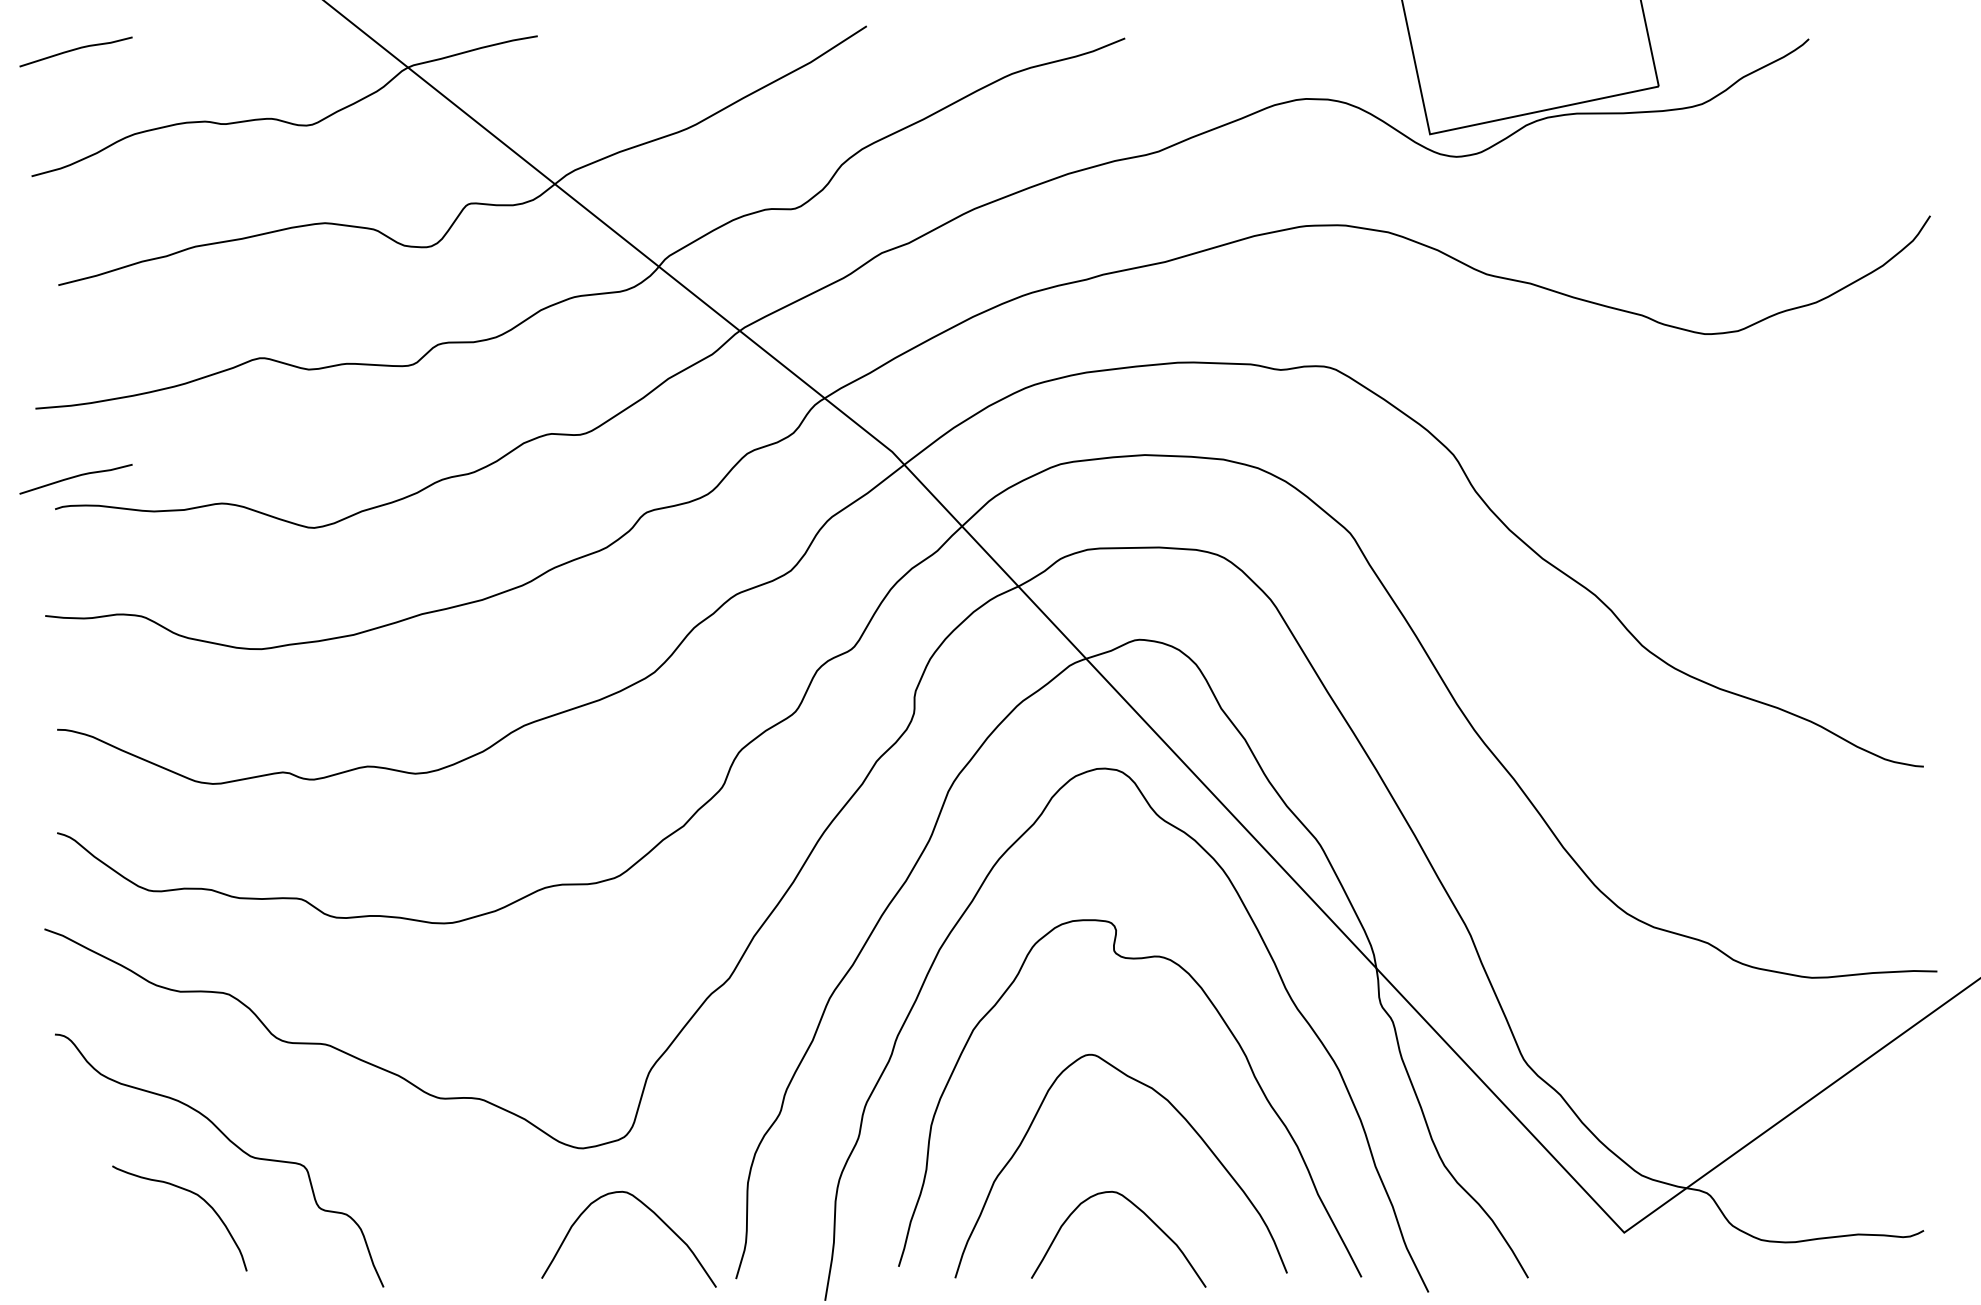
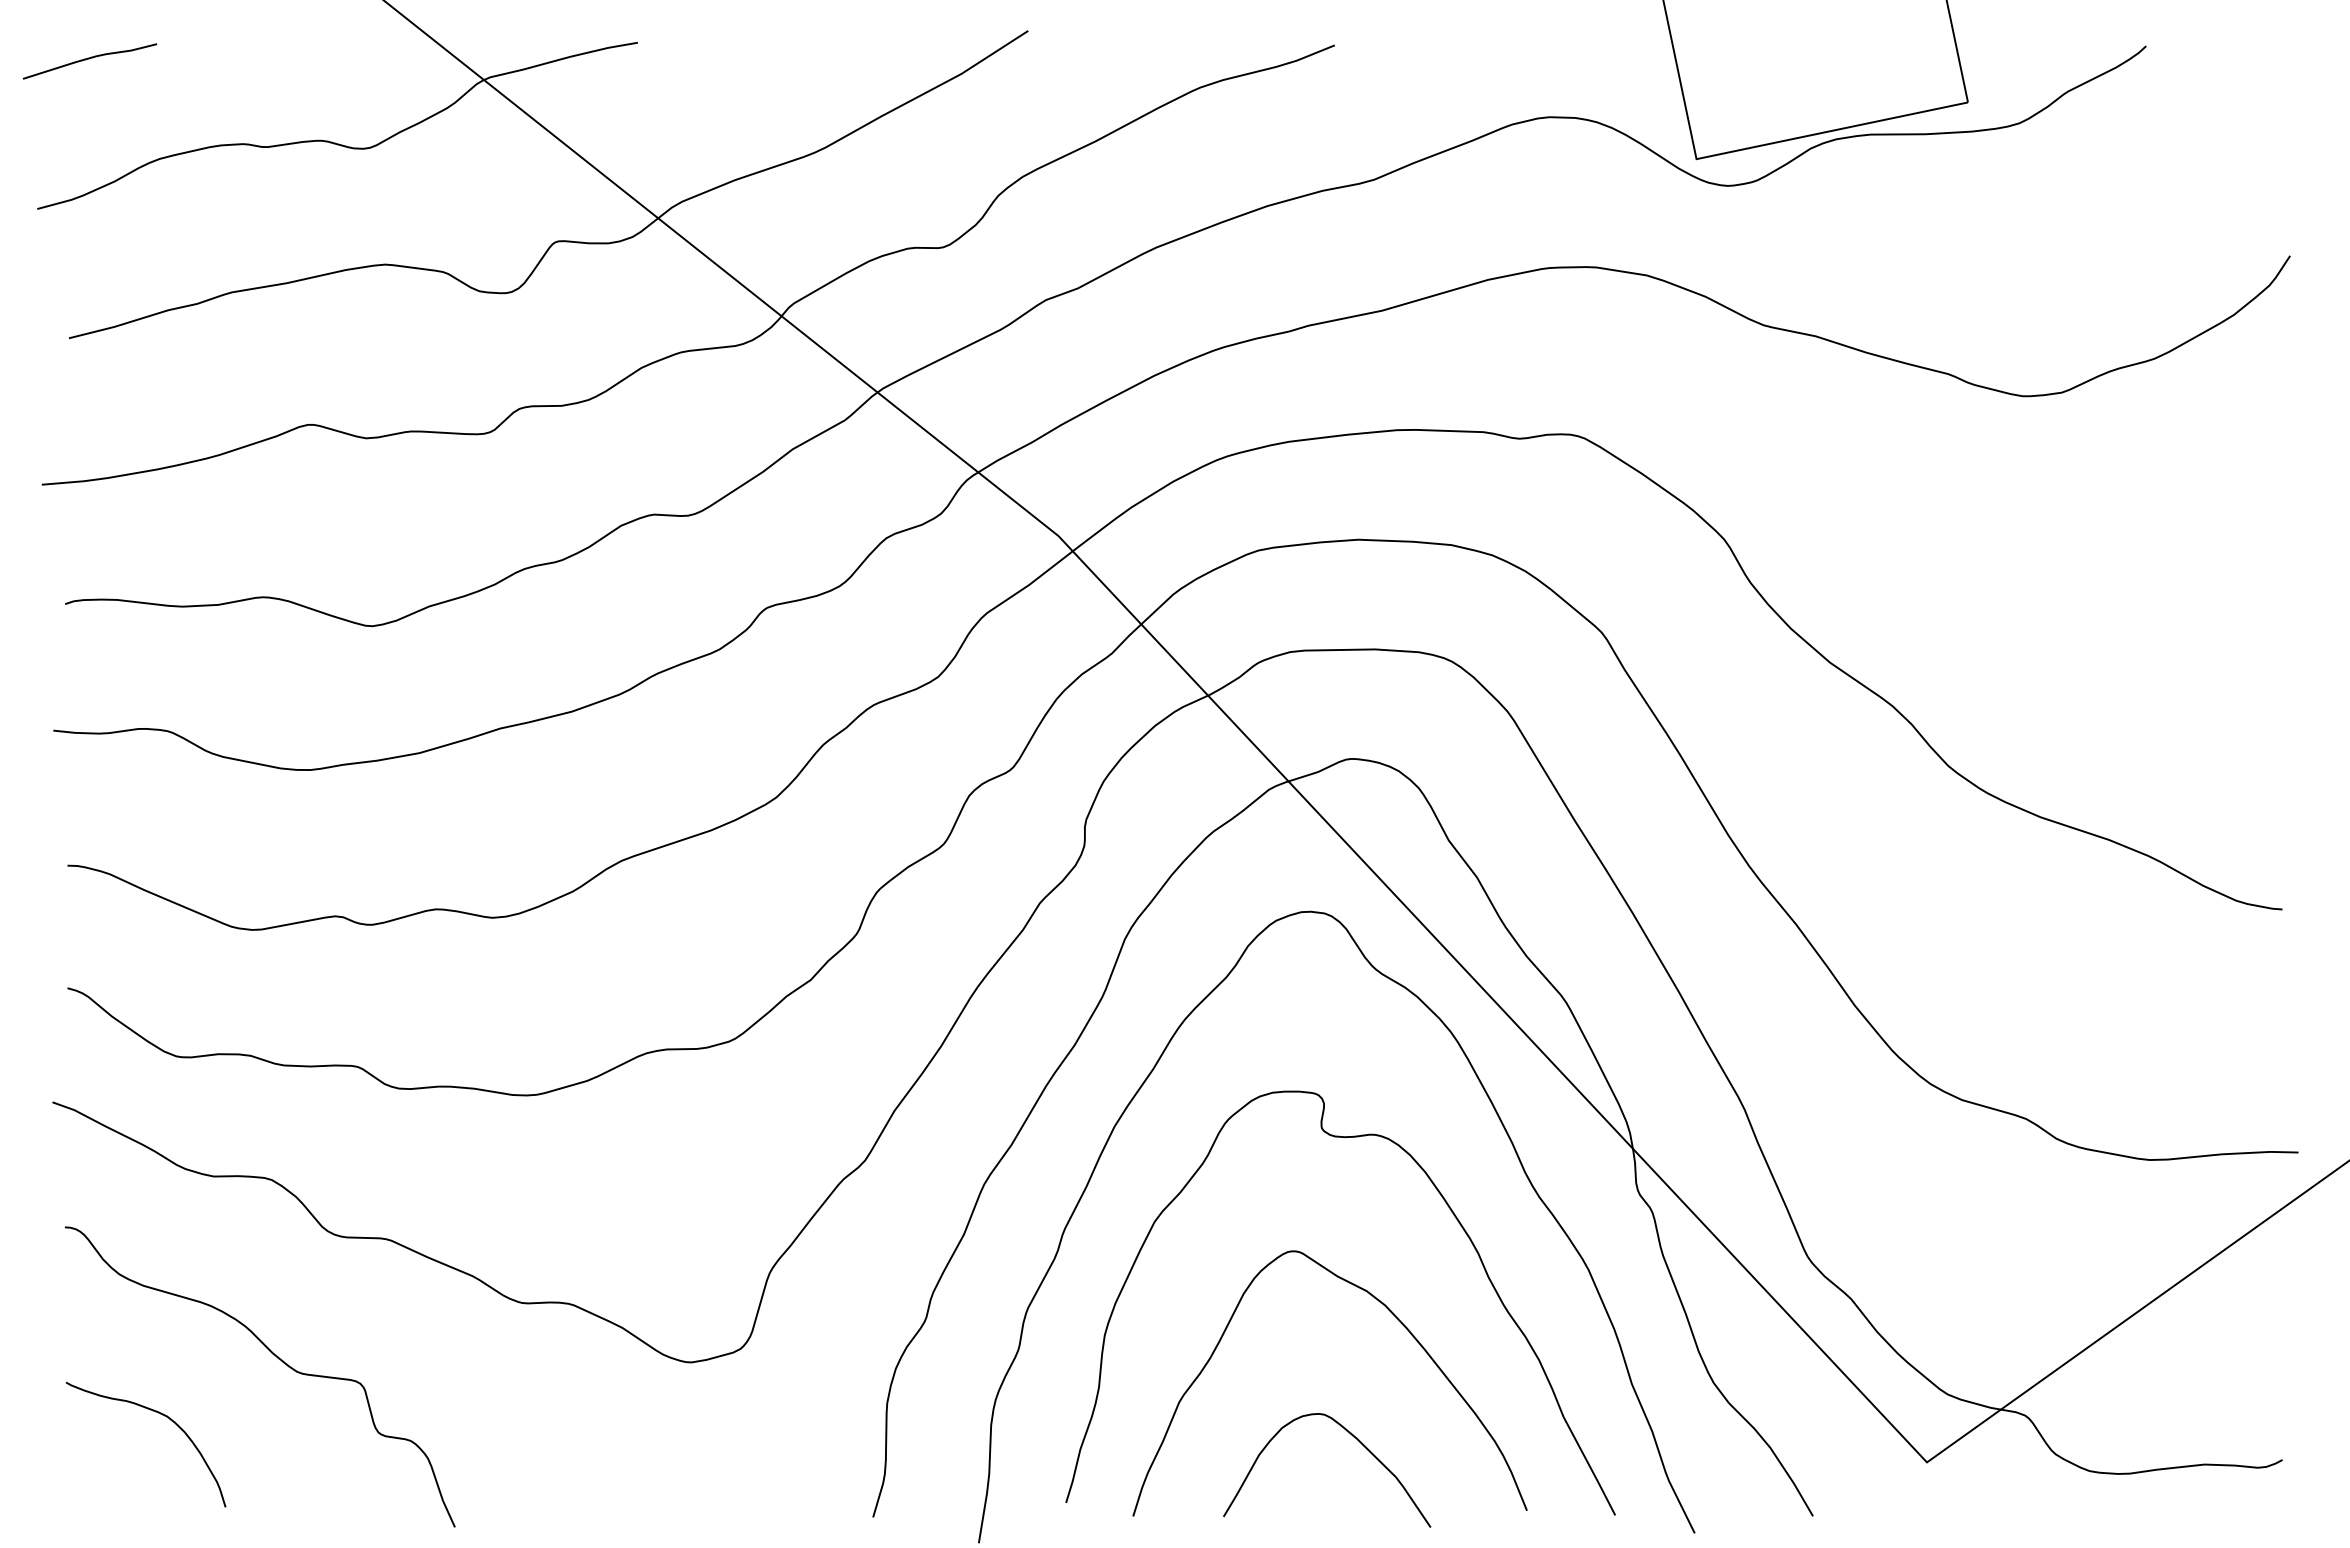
curve: (75, 477) -> (89, 566), removed
curve: (187, 1191) -> (155, 1412), moved
curve: (651, 1211) -> (772, 1437), removed

